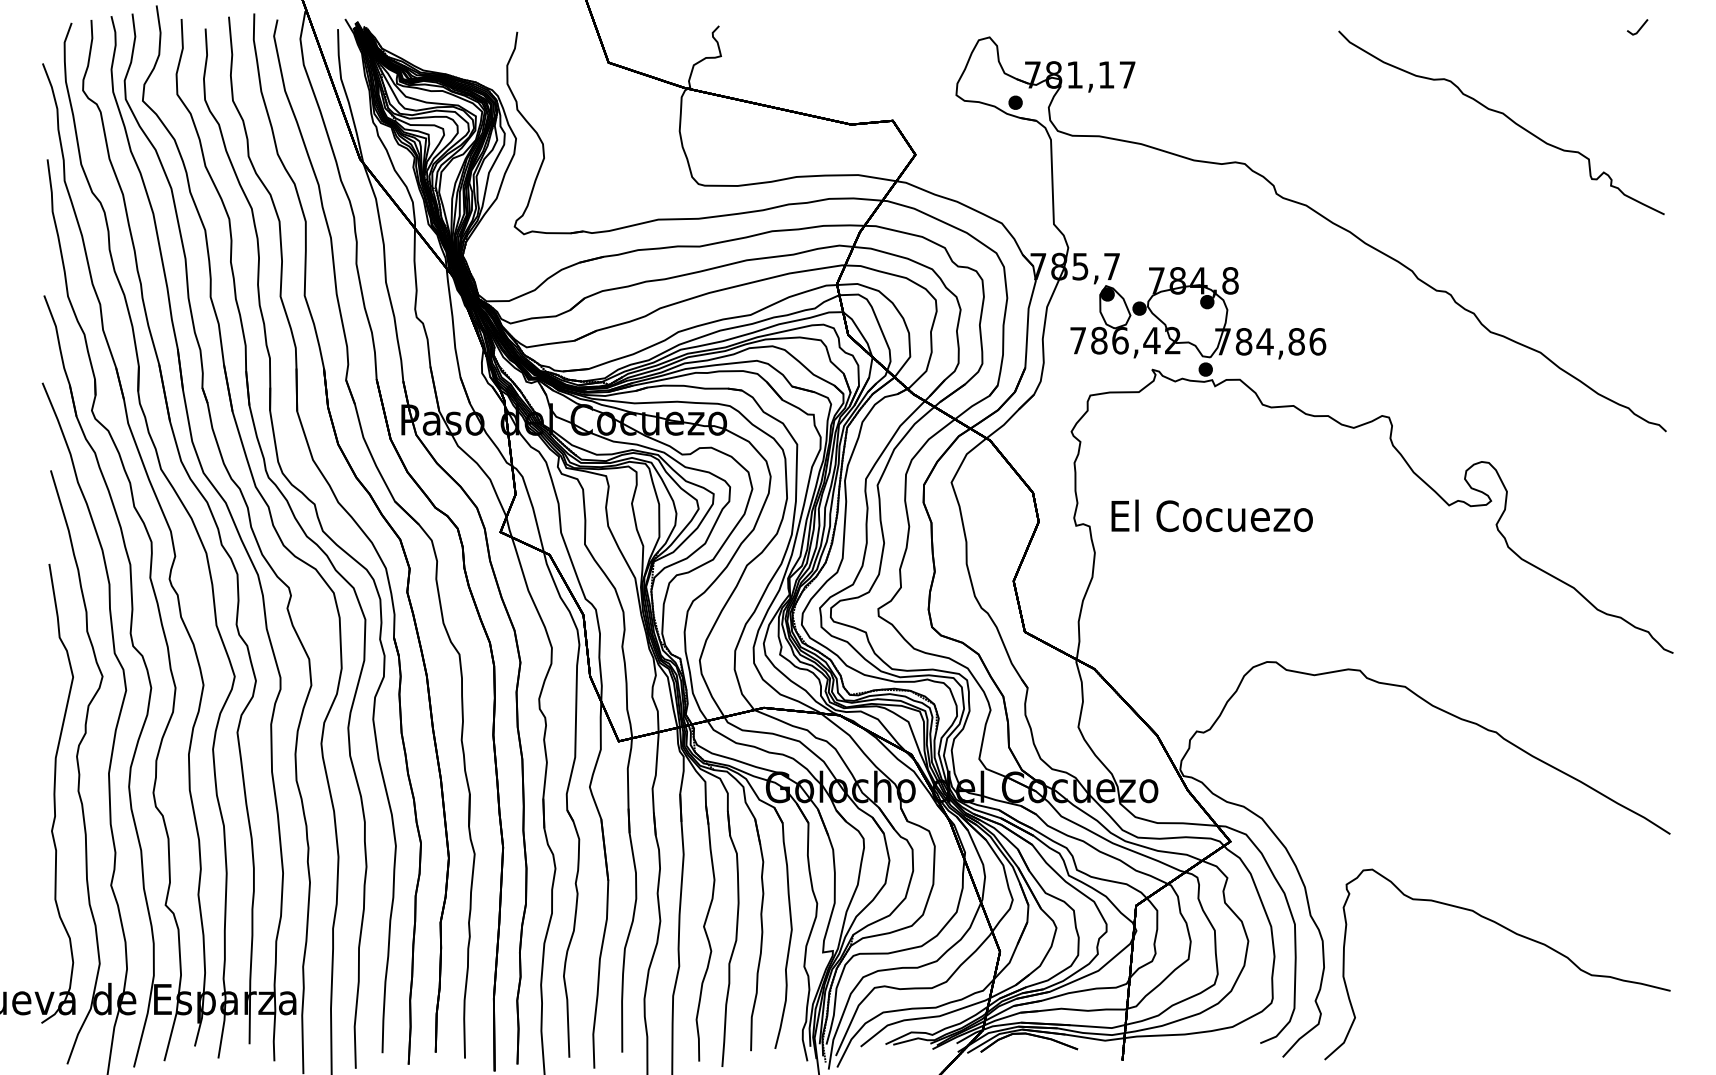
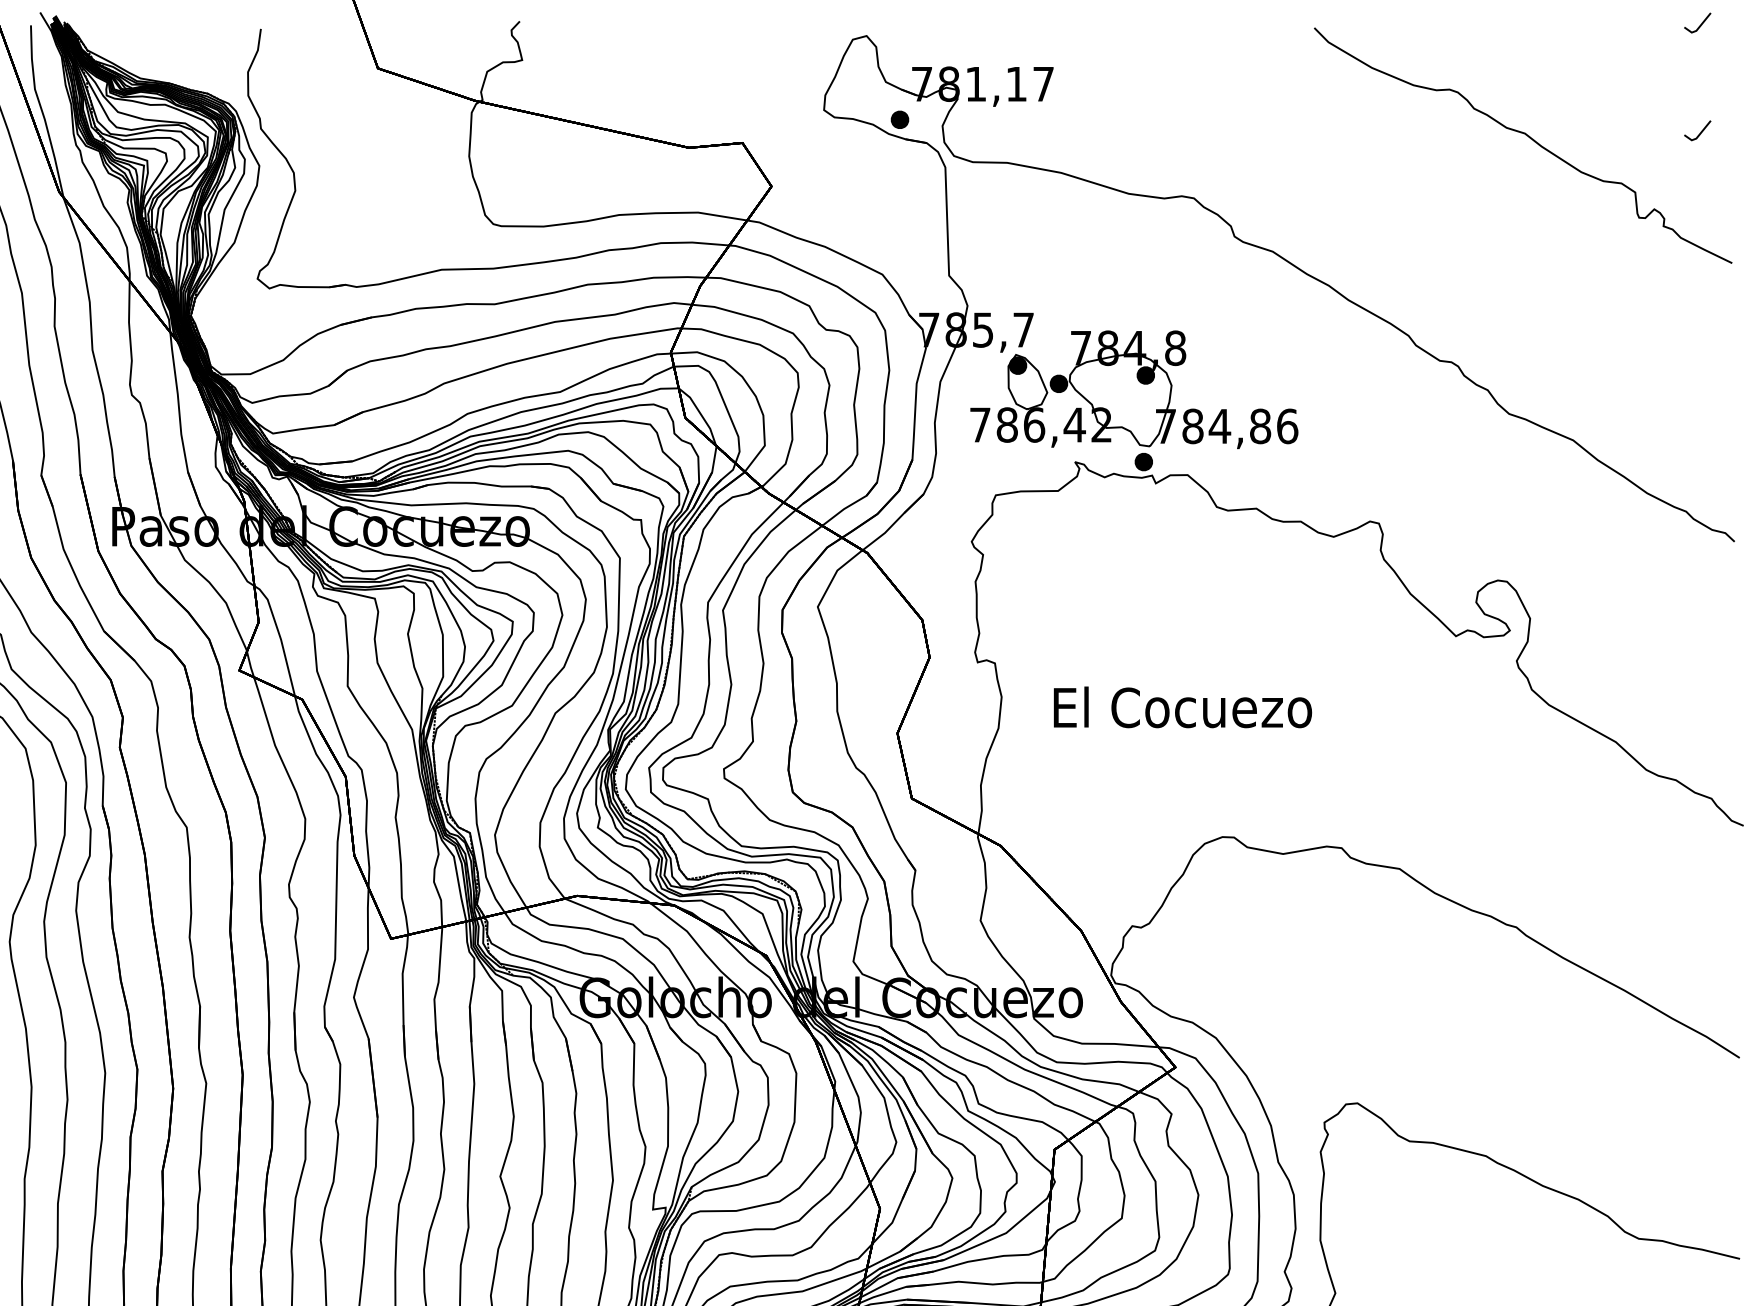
line: (1639, 112) -> (1700, 132), added
text: (1211, 515) -> (1181, 706), moved

